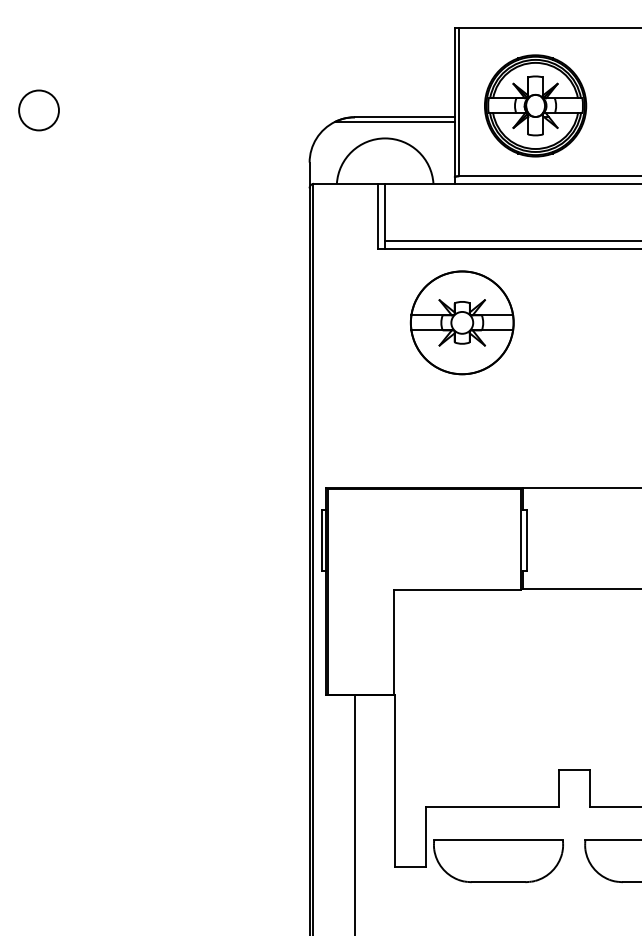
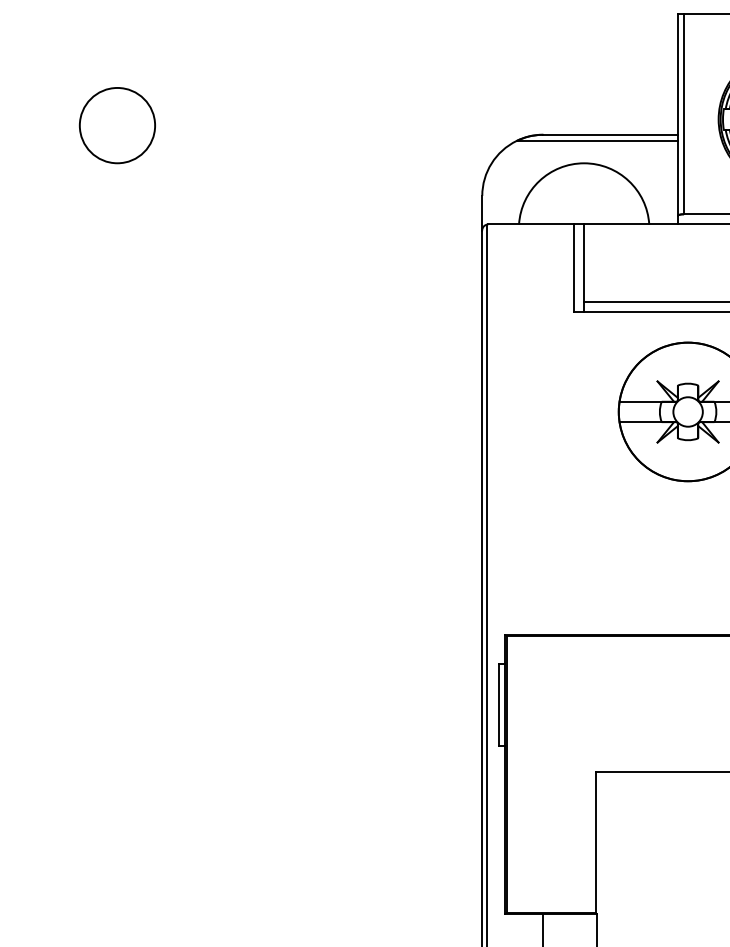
circle: (38, 110) -> (116, 125), size x1.4

